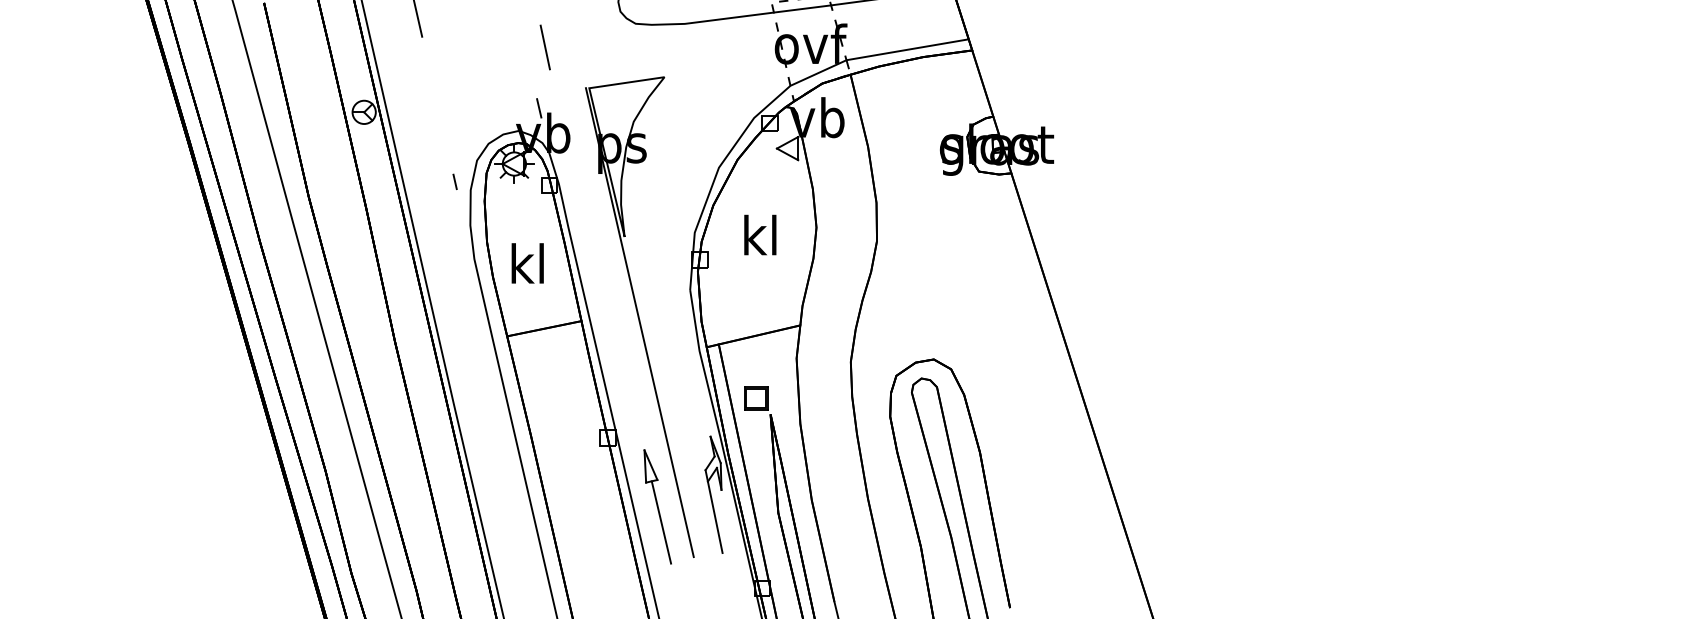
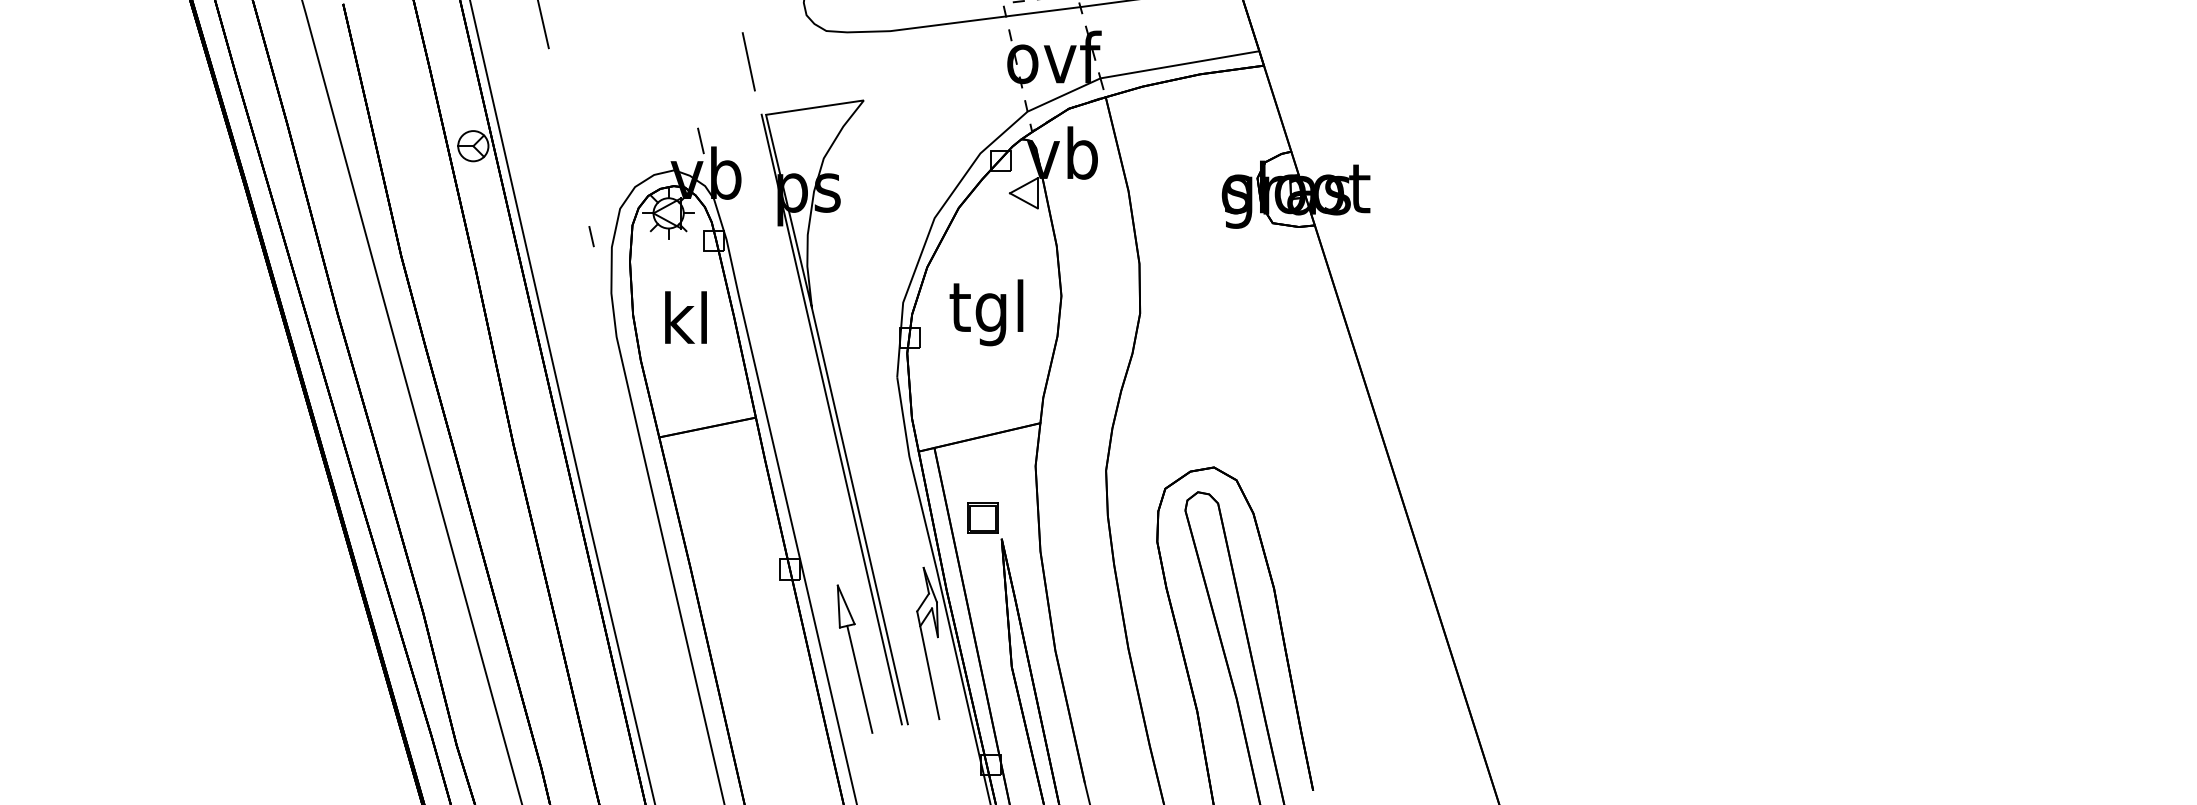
line: (545, 47) -> (748, 61), moved
text: (758, 240) -> (986, 312), kl -> tgl
text: (527, 263) -> (685, 317), moved
line: (661, 397) -> (859, 516), added

